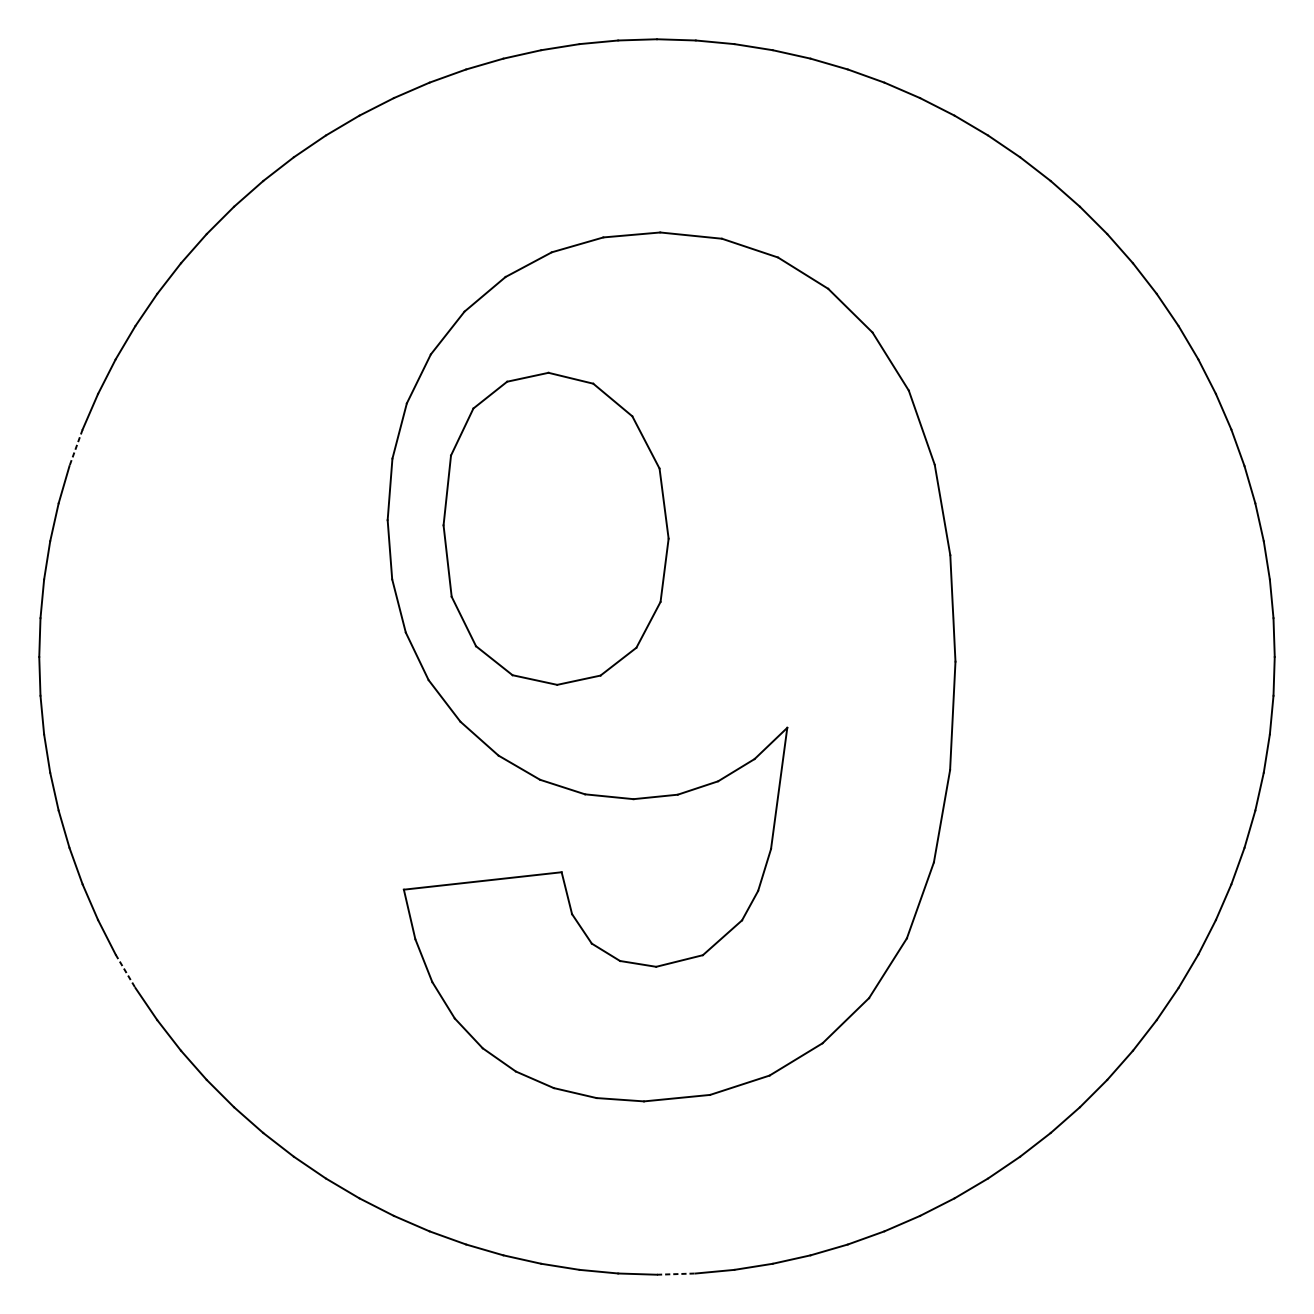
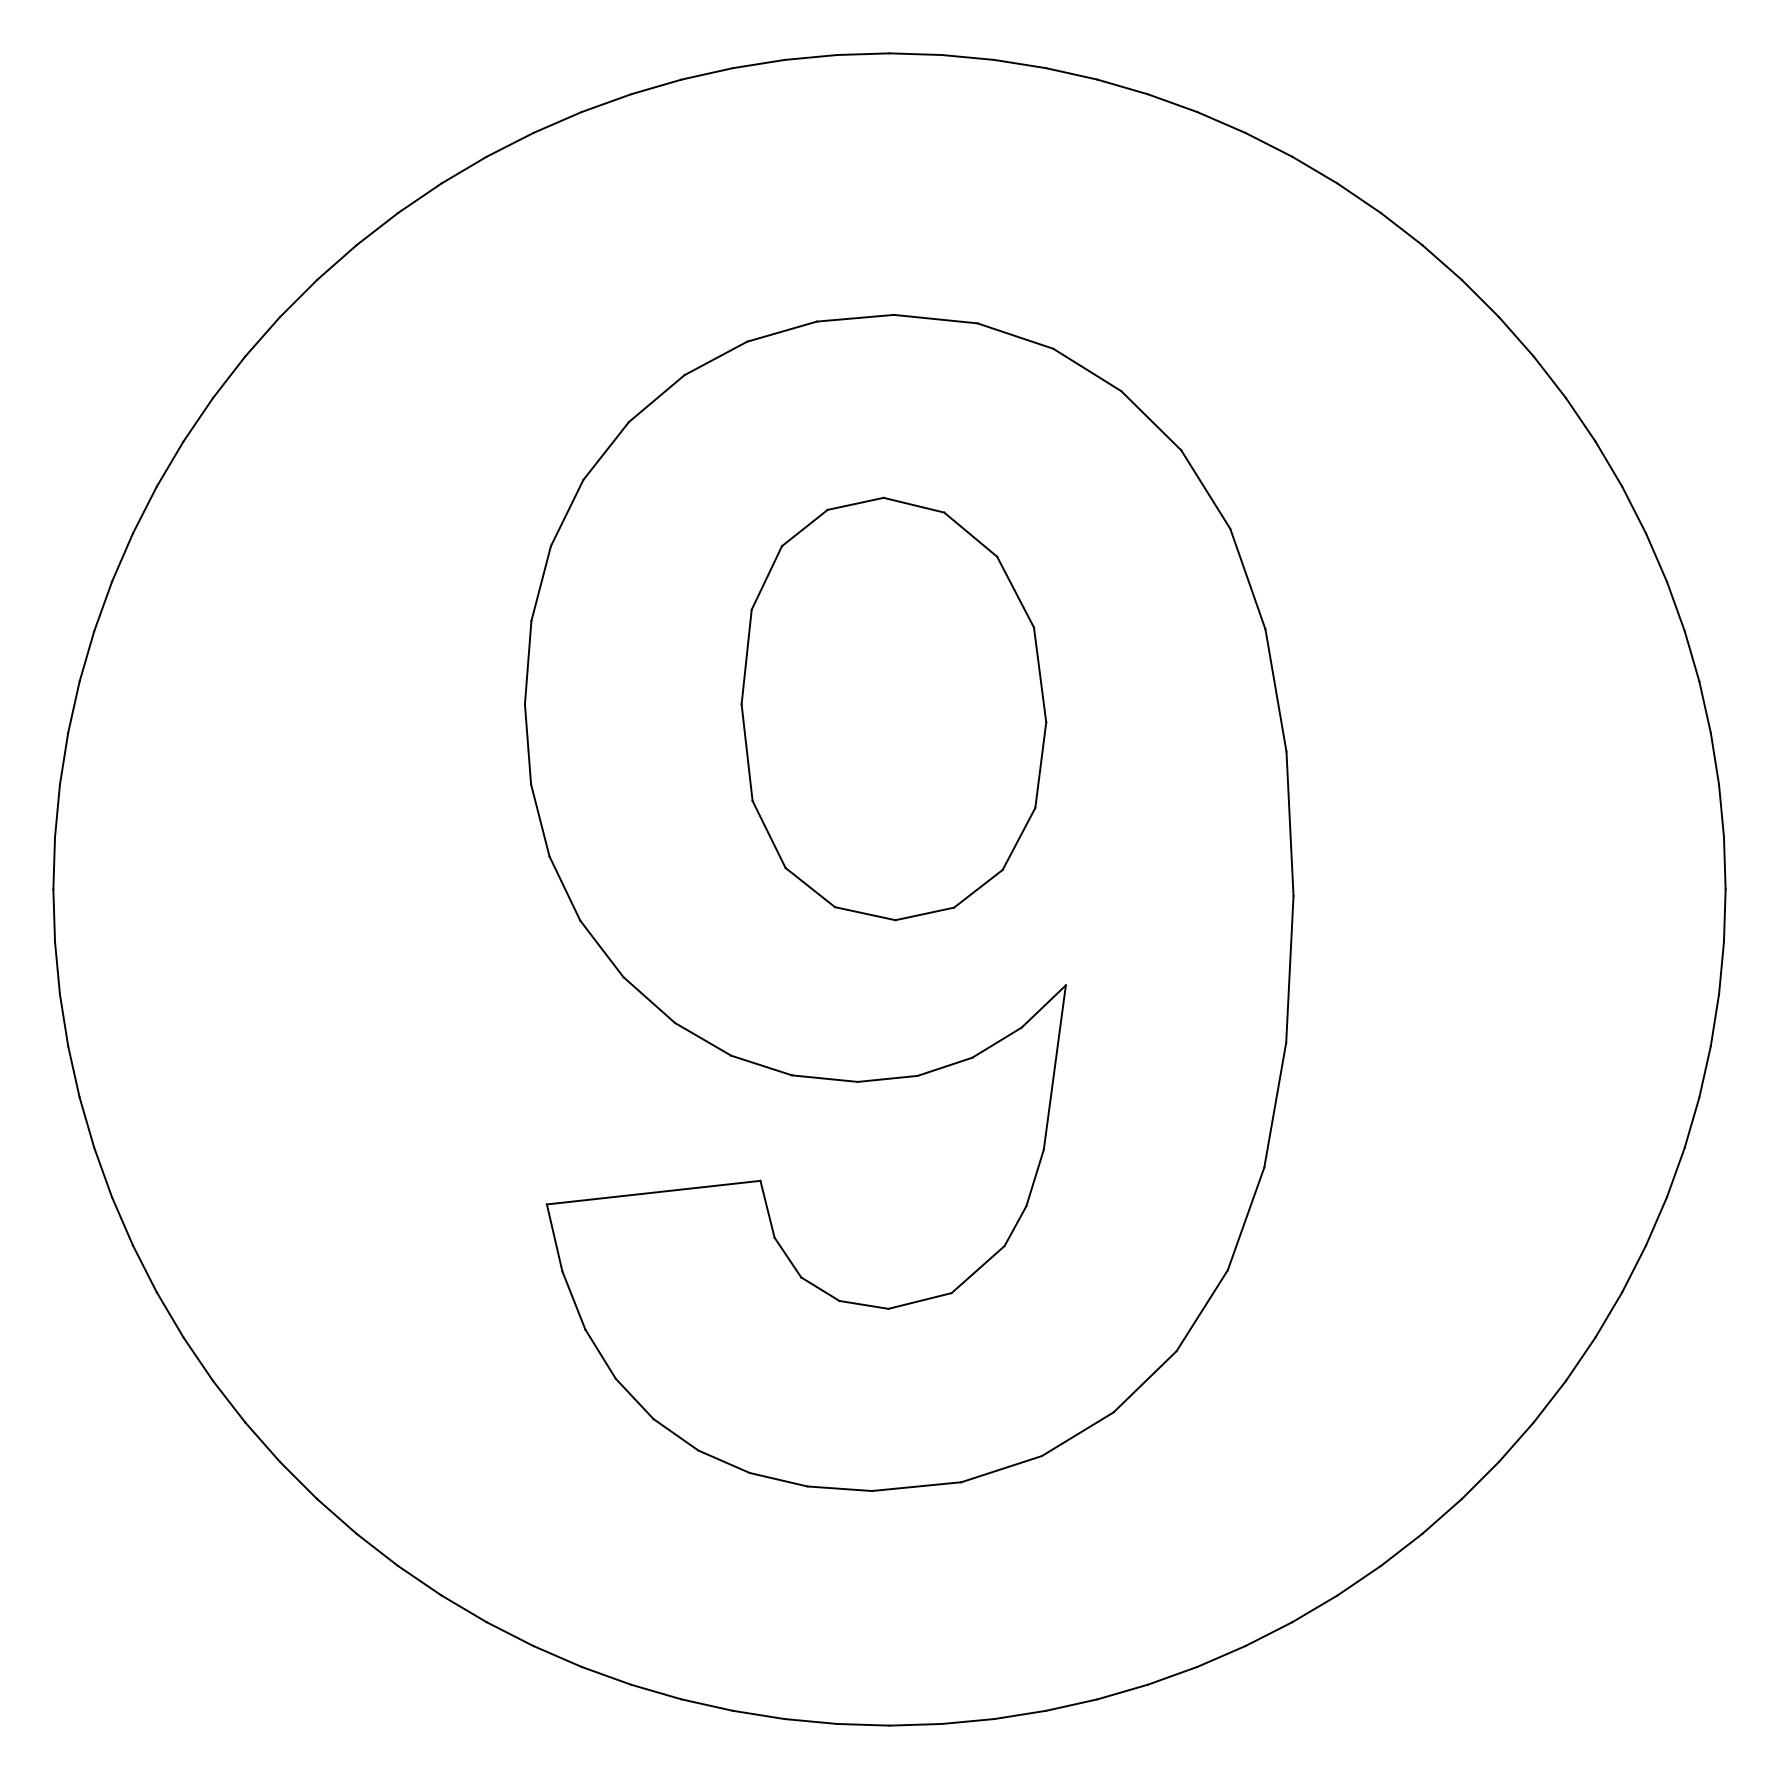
line: (76, 447) -> (103, 606), dashed -> solid
part: (555, 528) -> (893, 708), moved
line: (125, 971) -> (170, 1315), dashed -> solid
line: (676, 1273) -> (916, 1724), dashed -> solid

